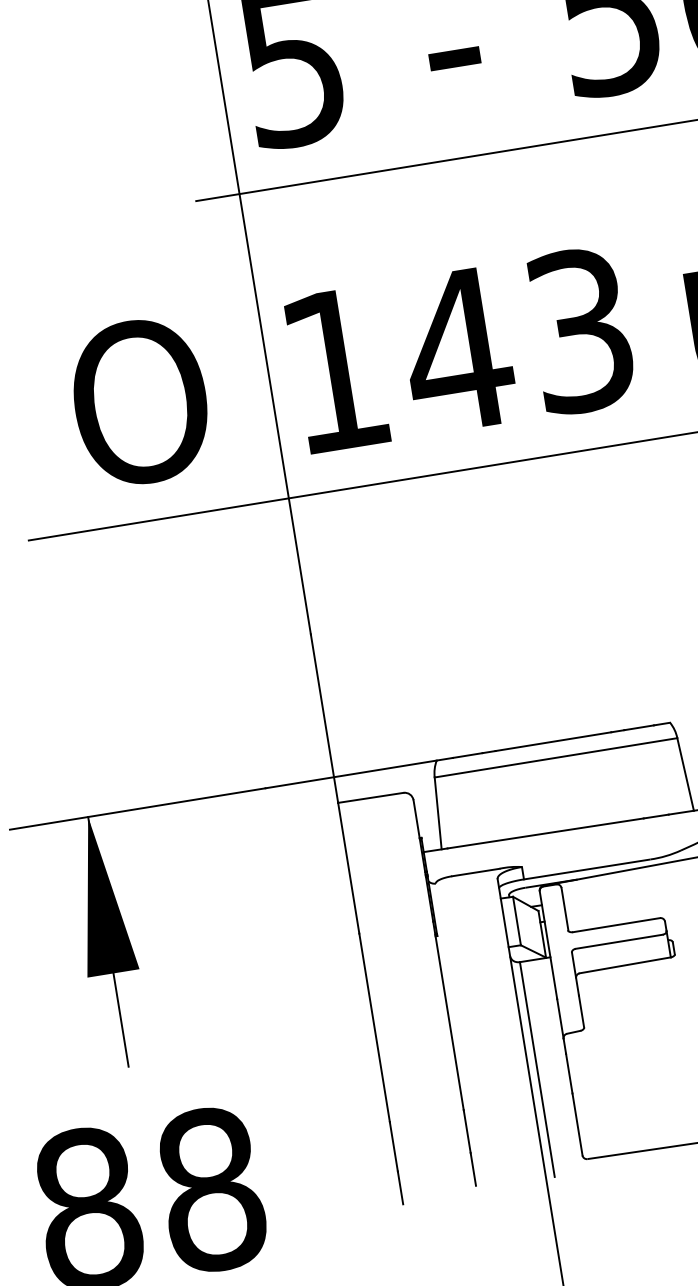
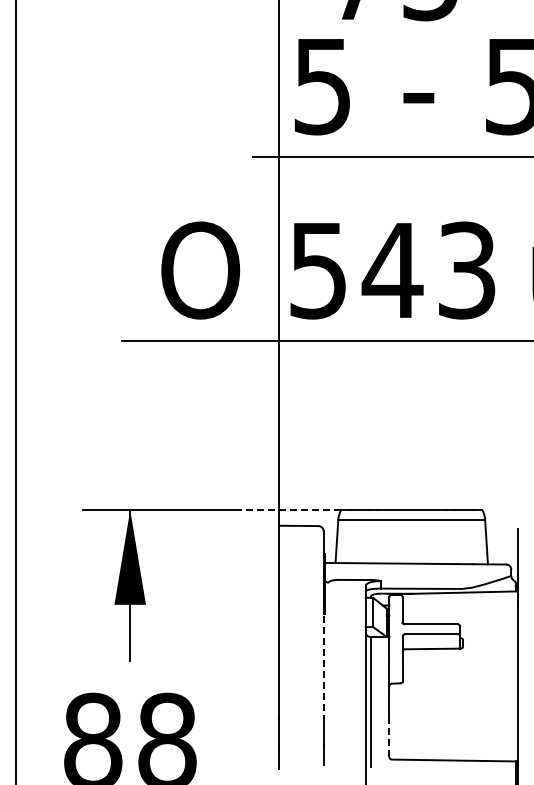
text: (333, 372) -> (317, 271), 143 -> 543
line: (351, 774) -> (289, 510), solid -> dashed
line: (448, 1016) -> (323, 662), solid -> dashed
line: (577, 1124) -> (389, 738), solid -> dashed

